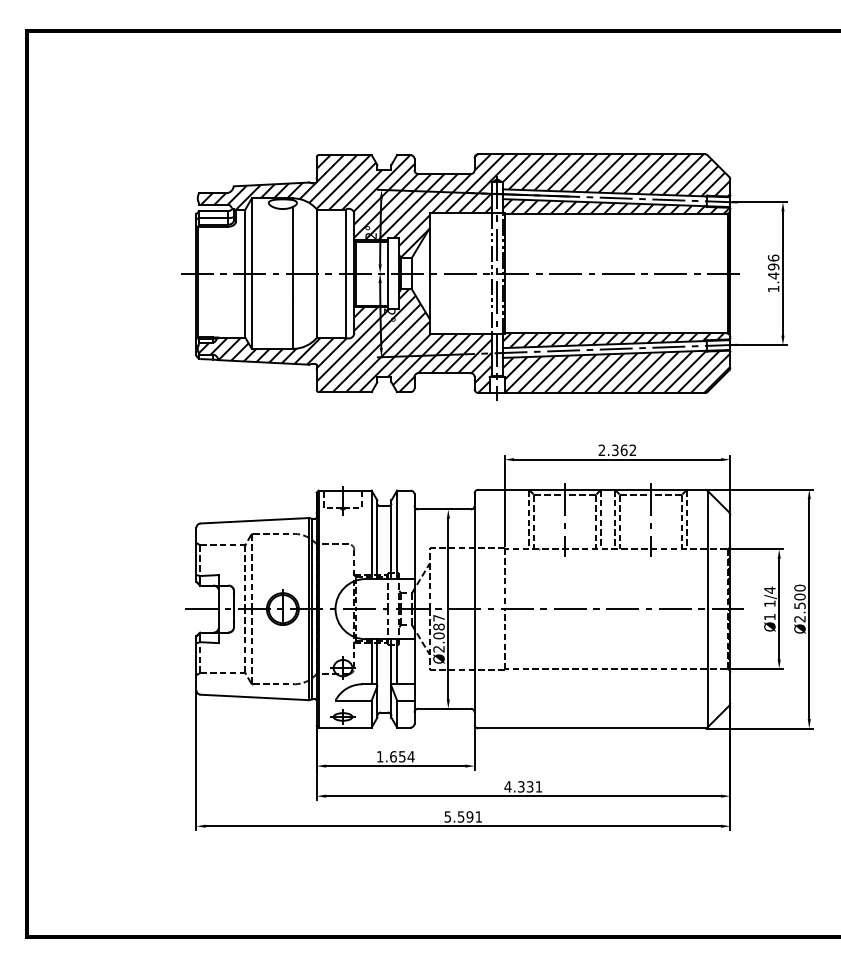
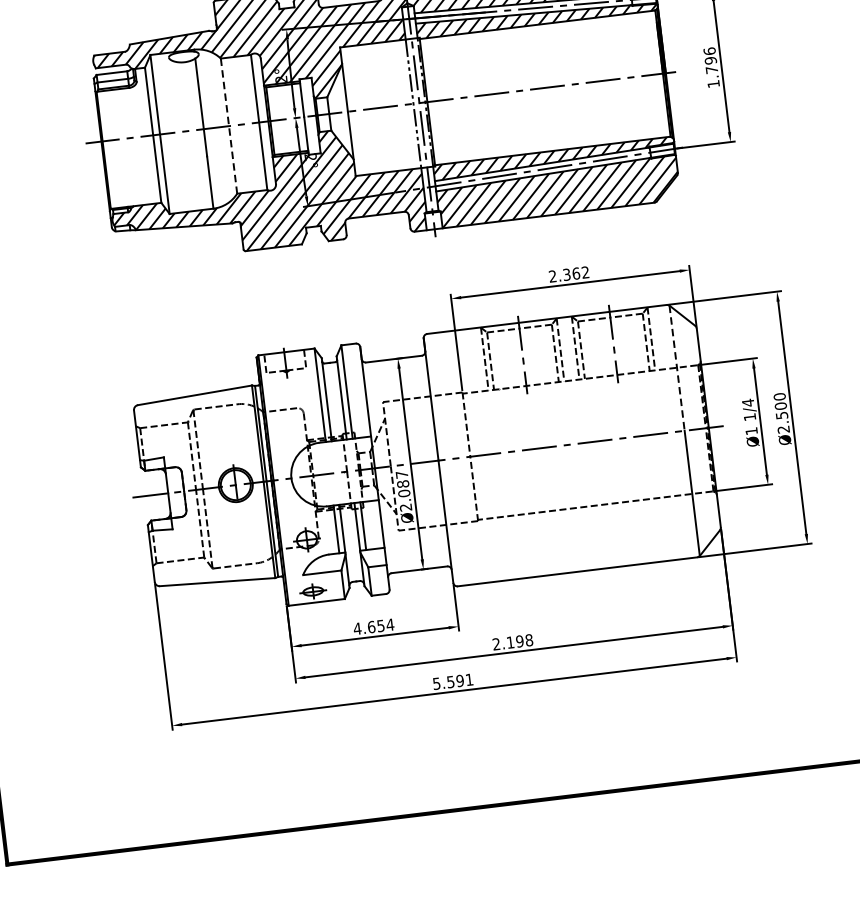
line: (317, 273) -> (229, 125), solid -> dashed
text: (773, 275) -> (711, 69), 1.496 -> 1.796
line: (707, 550) -> (677, 368), solid -> dashed
text: (379, 756) -> (356, 628), 1.654 -> 4.654
text: (523, 786) -> (512, 641), 4.331 -> 2.198

